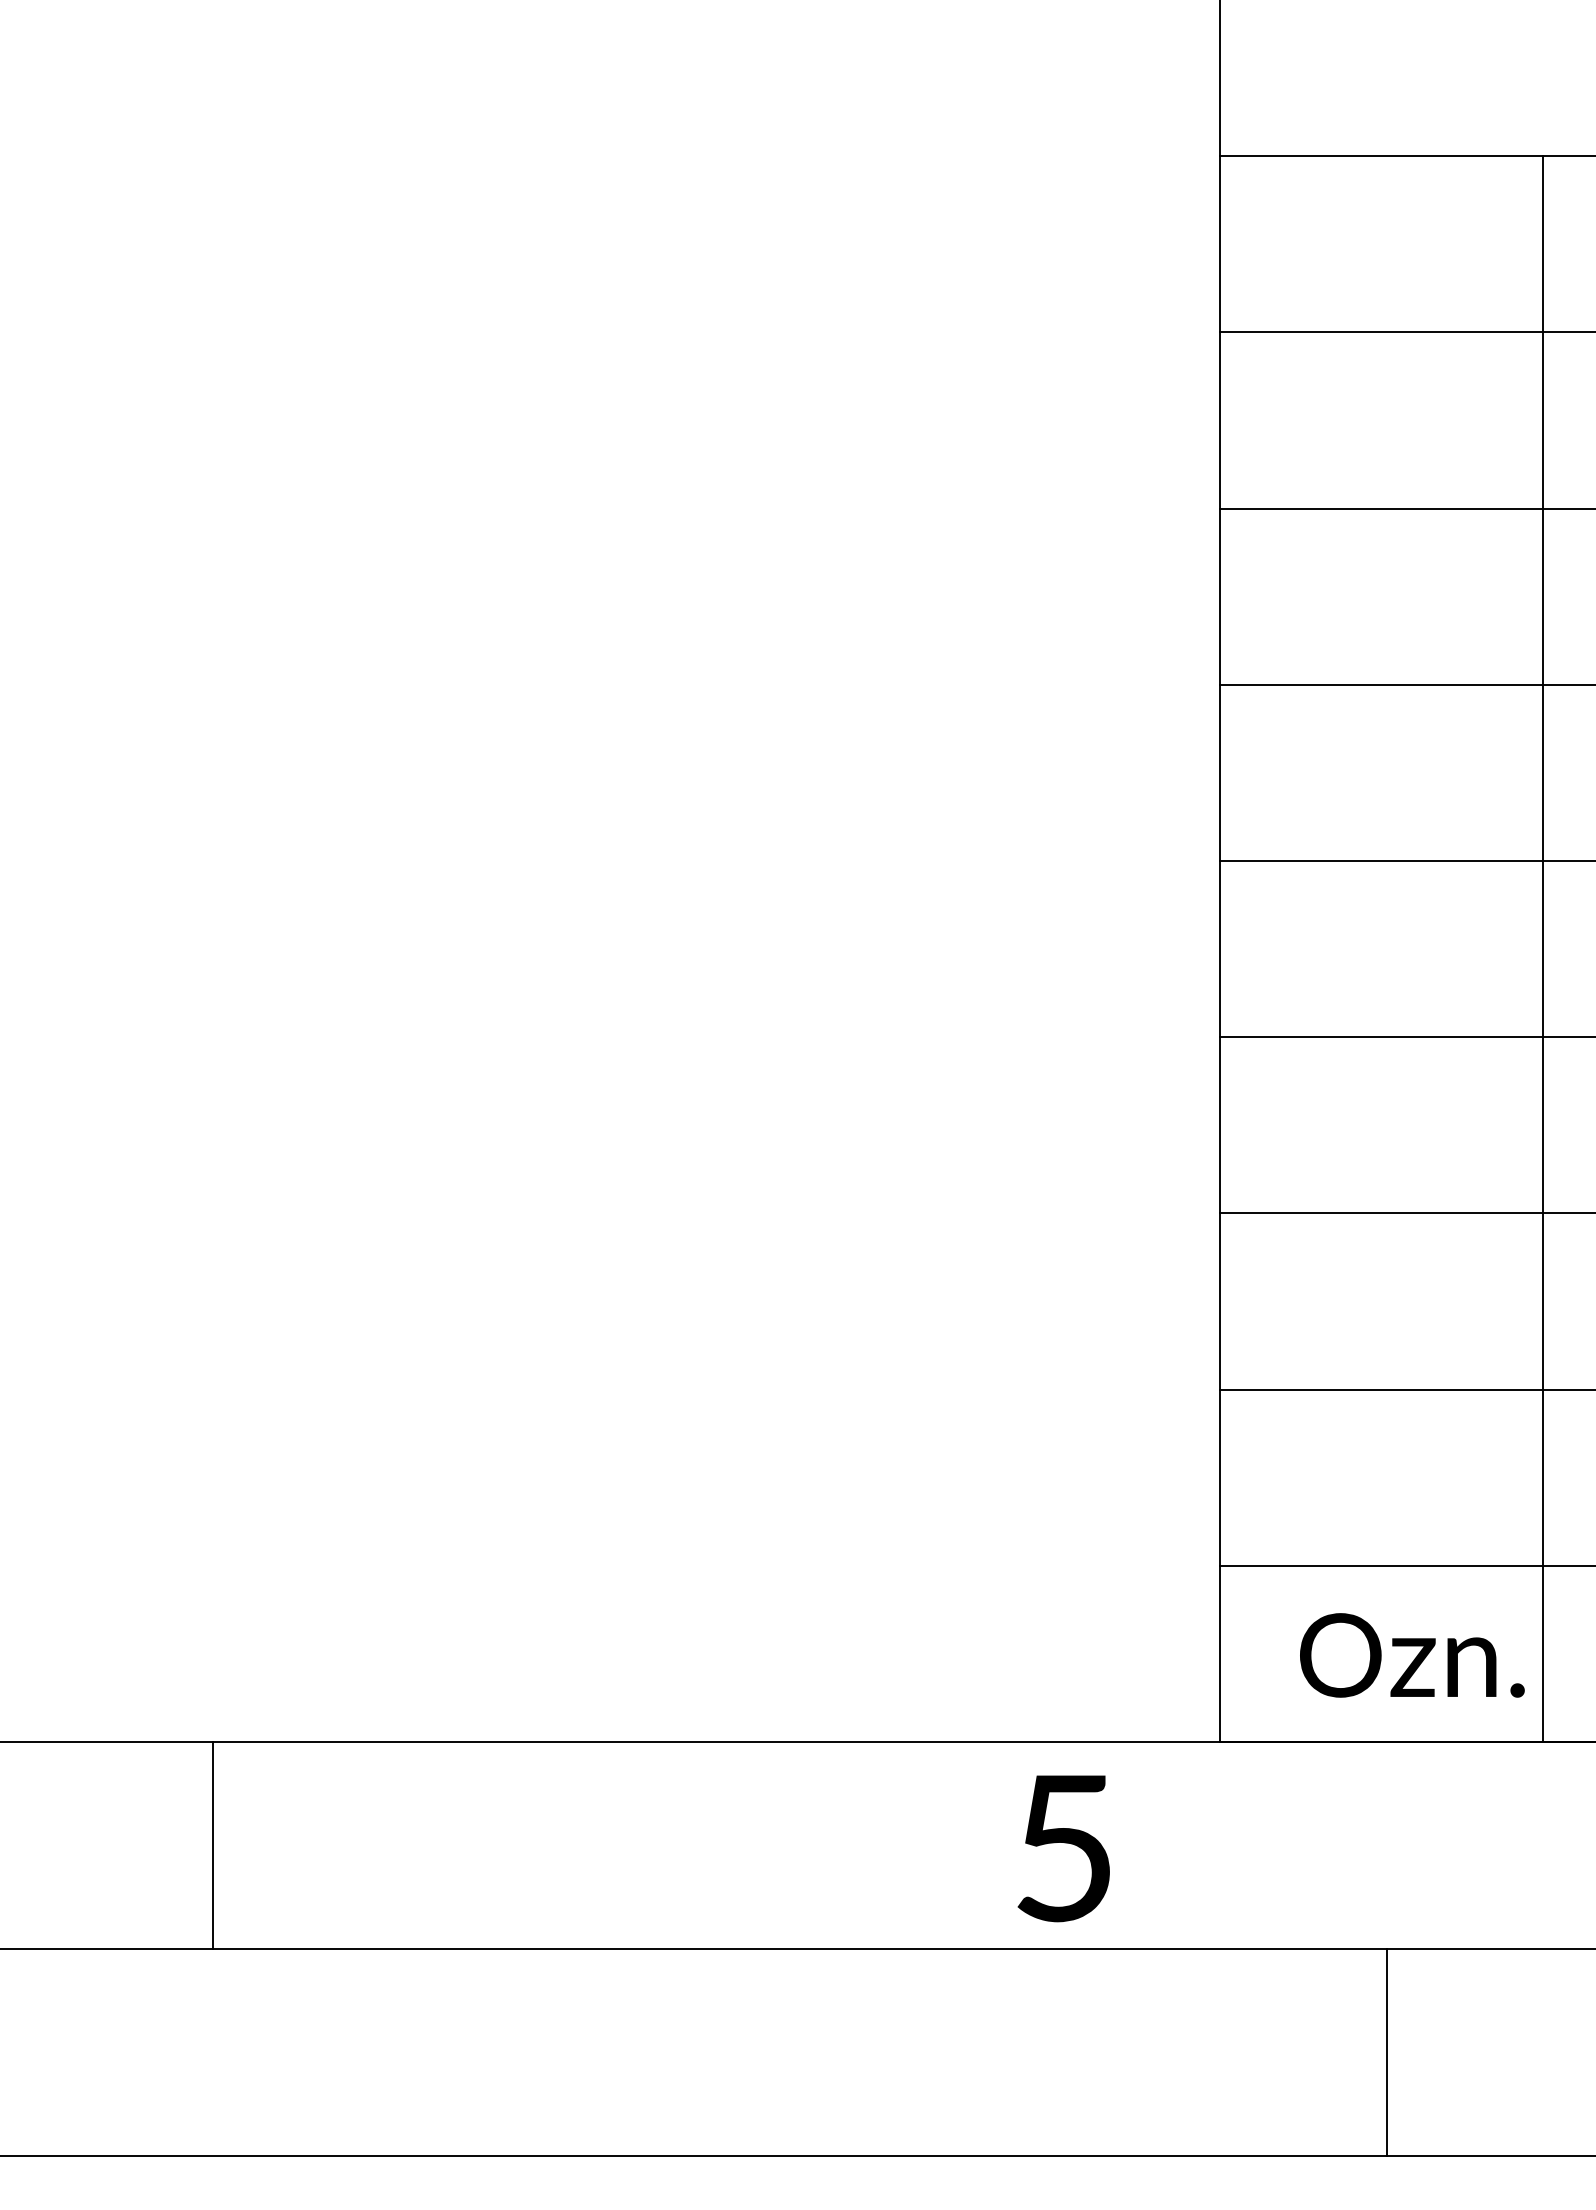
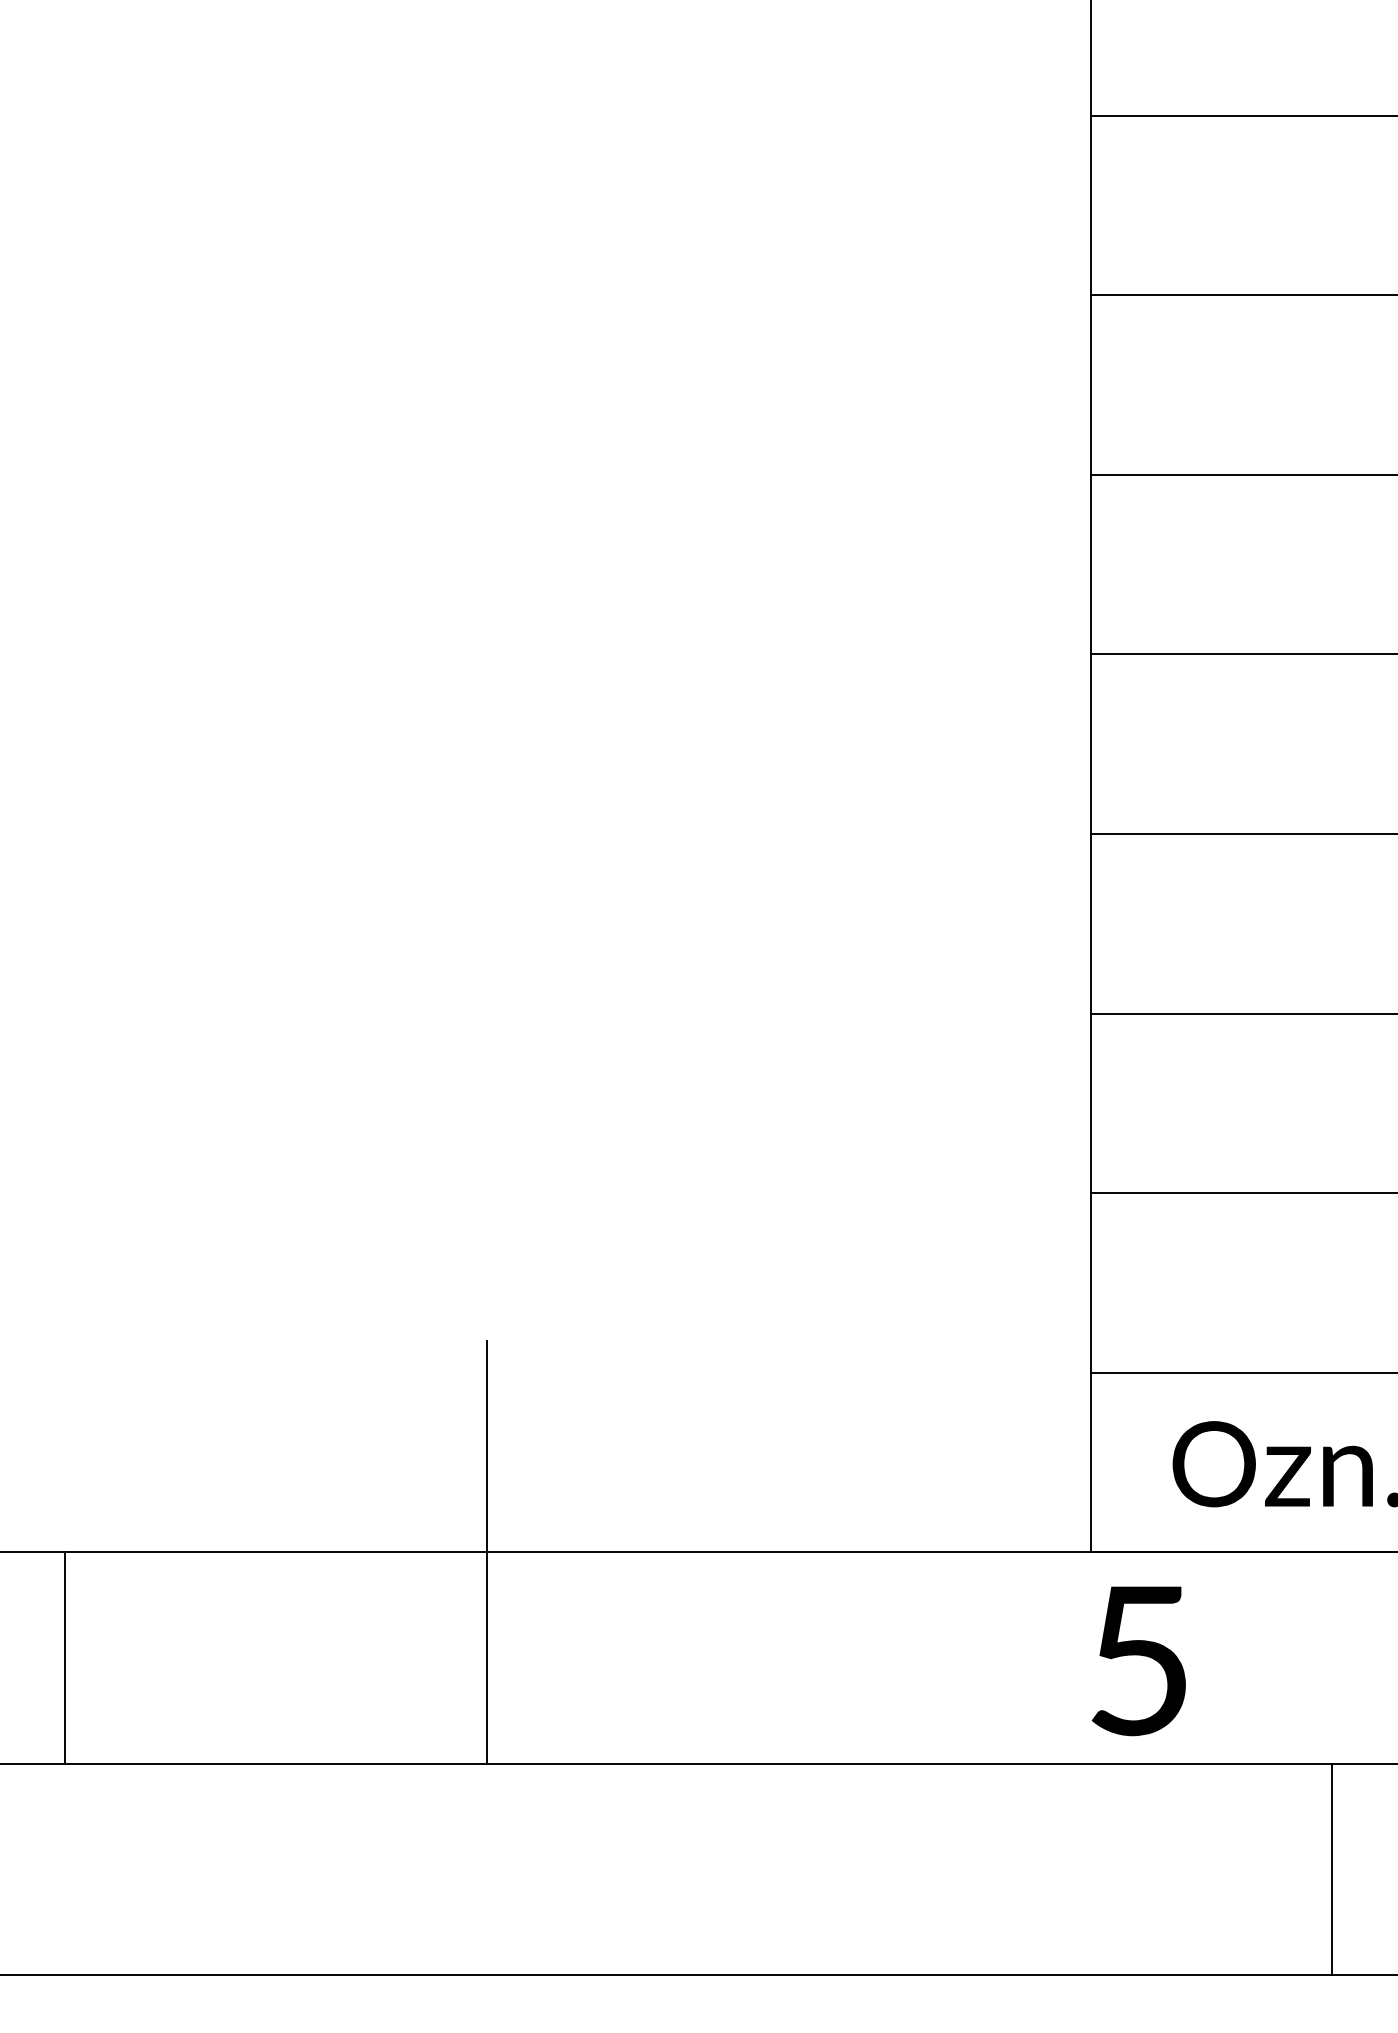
line: (627, 1741) -> (487, 1551), added
text: (1063, 1848) -> (1138, 1661), moved
line: (1386, 2052) -> (1332, 1868), moved

